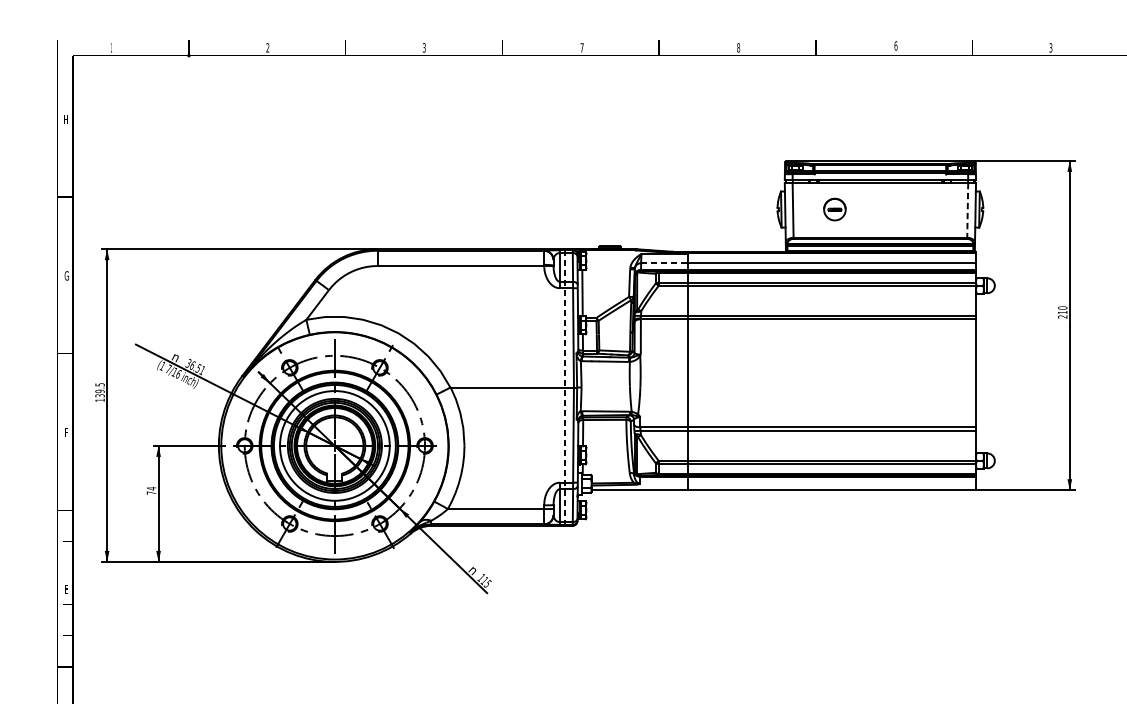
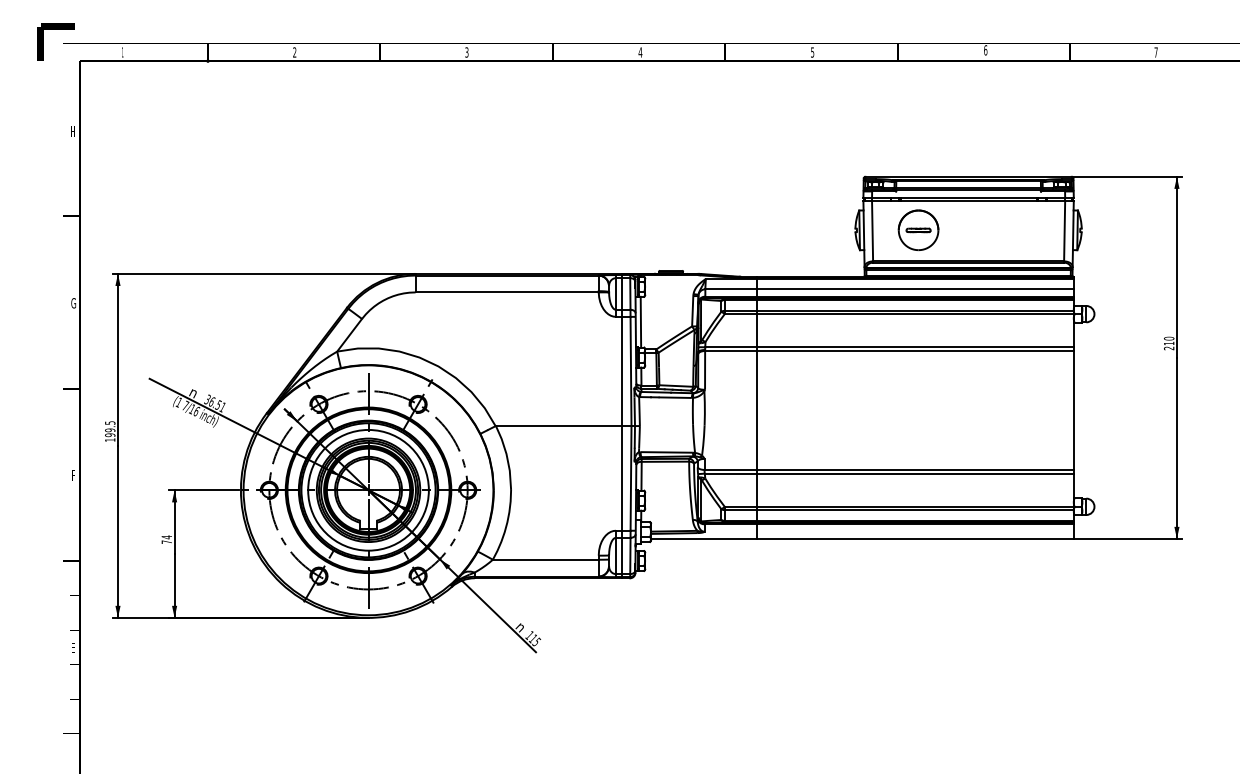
part: (50, 26) -> (55, 29), added
text: (582, 47) -> (640, 52), 7 -> 4
text: (738, 47) -> (812, 52), 8 -> 5
text: (1050, 47) -> (1155, 52), 3 -> 7
part: (834, 209) -> (918, 230), size x1.67
line: (967, 210) -> (1064, 231), dashed -> solid
line: (664, 263) -> (731, 289), dashed -> solid
line: (565, 387) -> (622, 425), dashed -> solid
text: (100, 396) -> (110, 435), 139.5 -> 199.5

